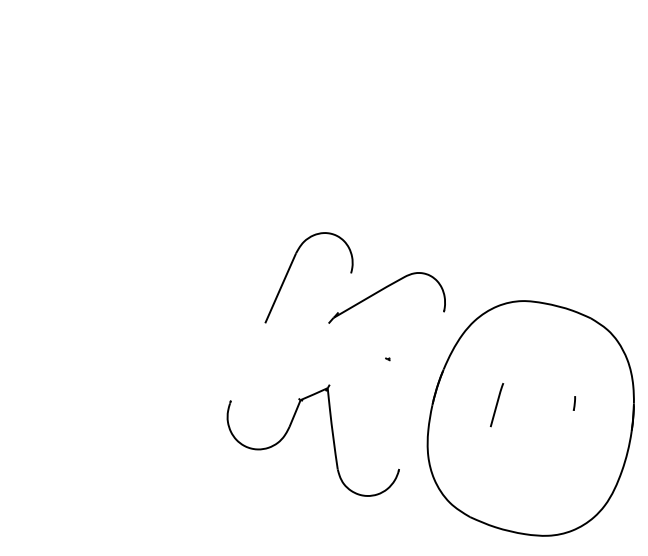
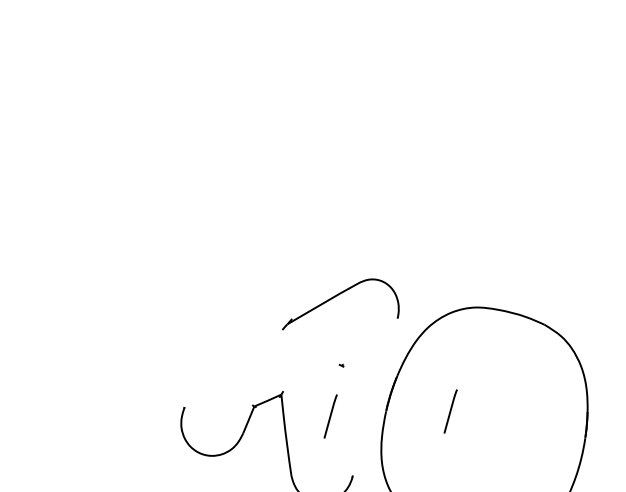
part: (289, 271) -> (243, 277), removed
line: (573, 403) -> (527, 409), removed
line: (377, 410) -> (331, 416), added

